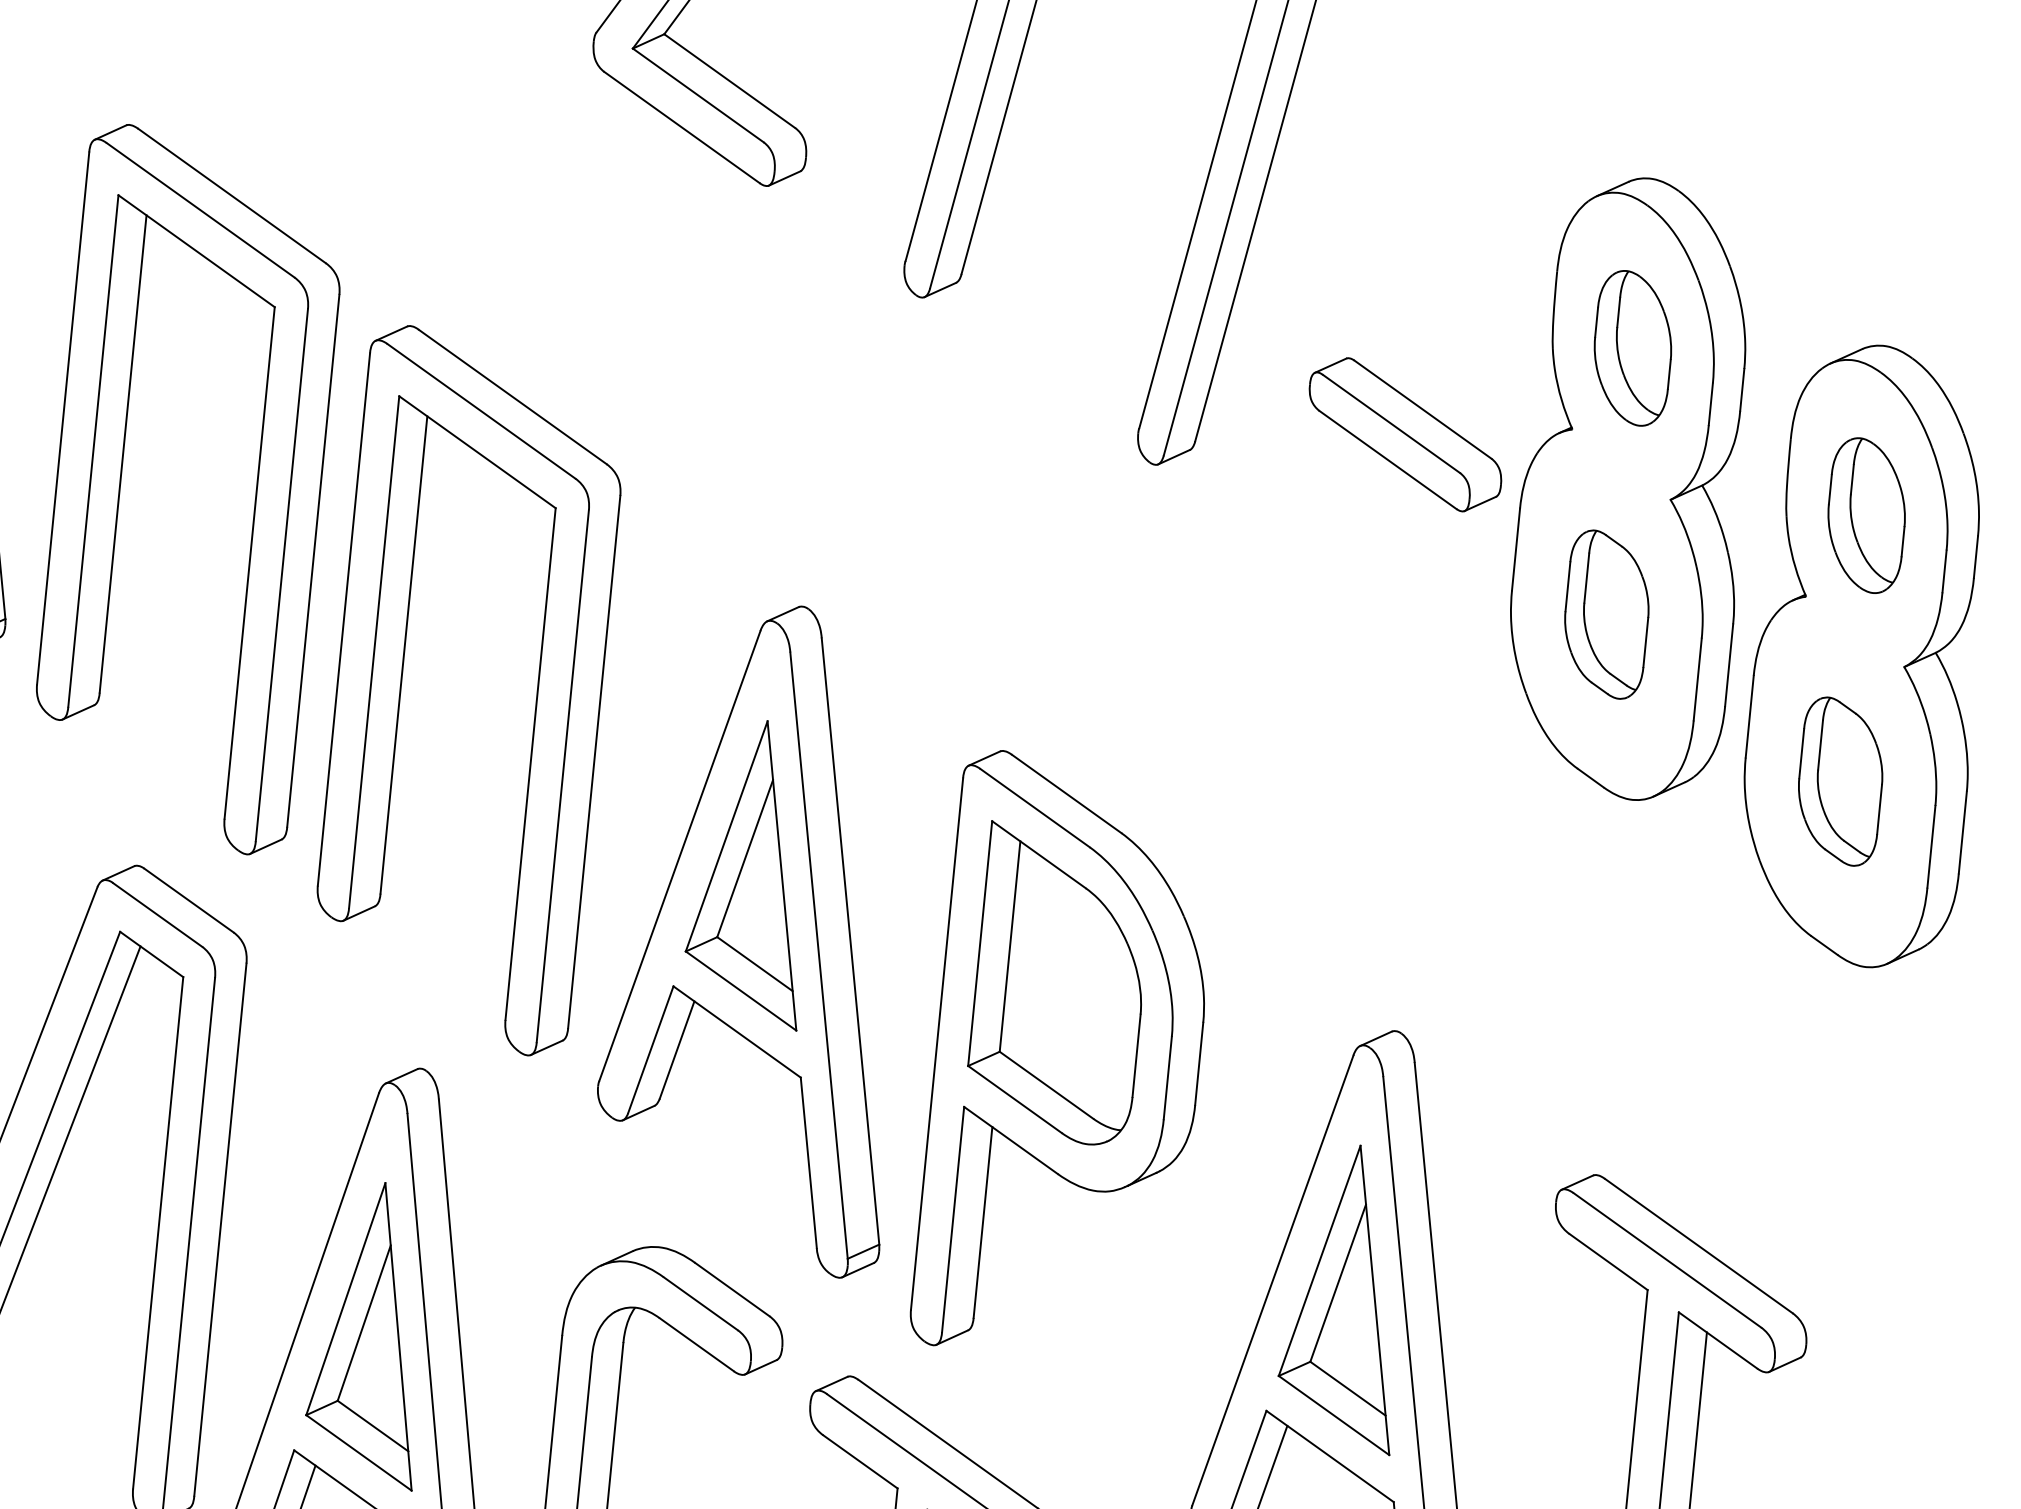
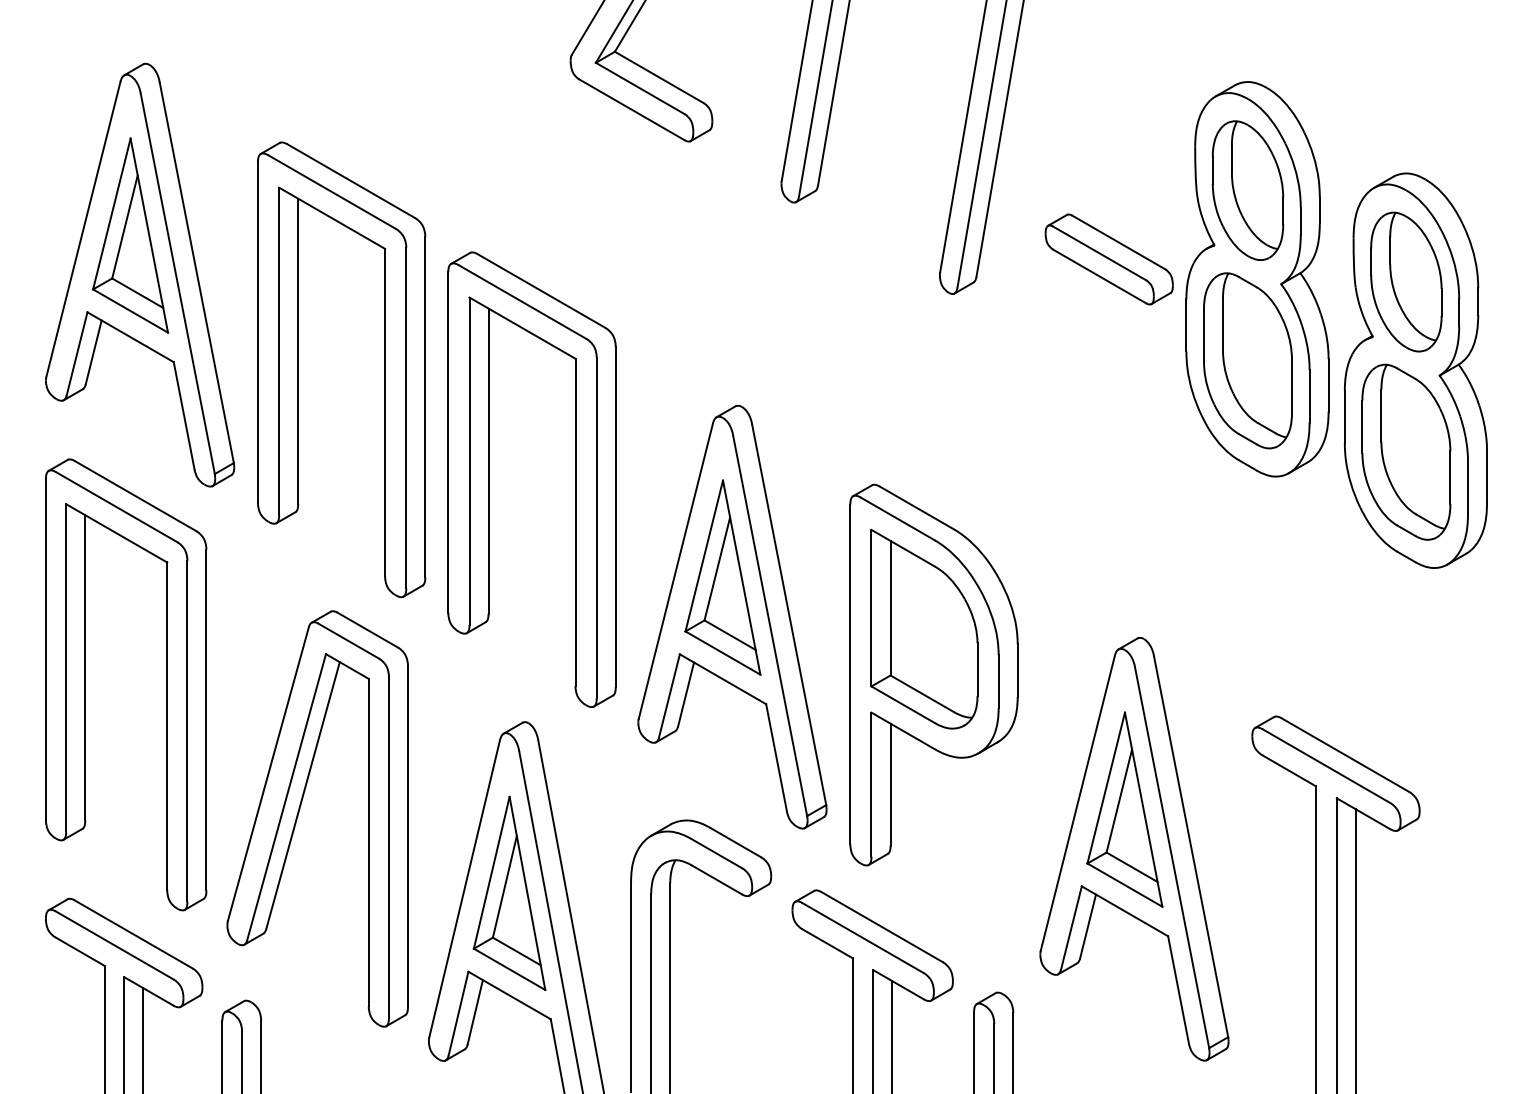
part: (1632, 348) -> (1247, 190), size x1.43
part: (1866, 514) -> (1406, 281), size x1.43
part: (1606, 613) -> (1247, 360), size x1.67
part: (1840, 780) -> (1406, 451), size x1.67

